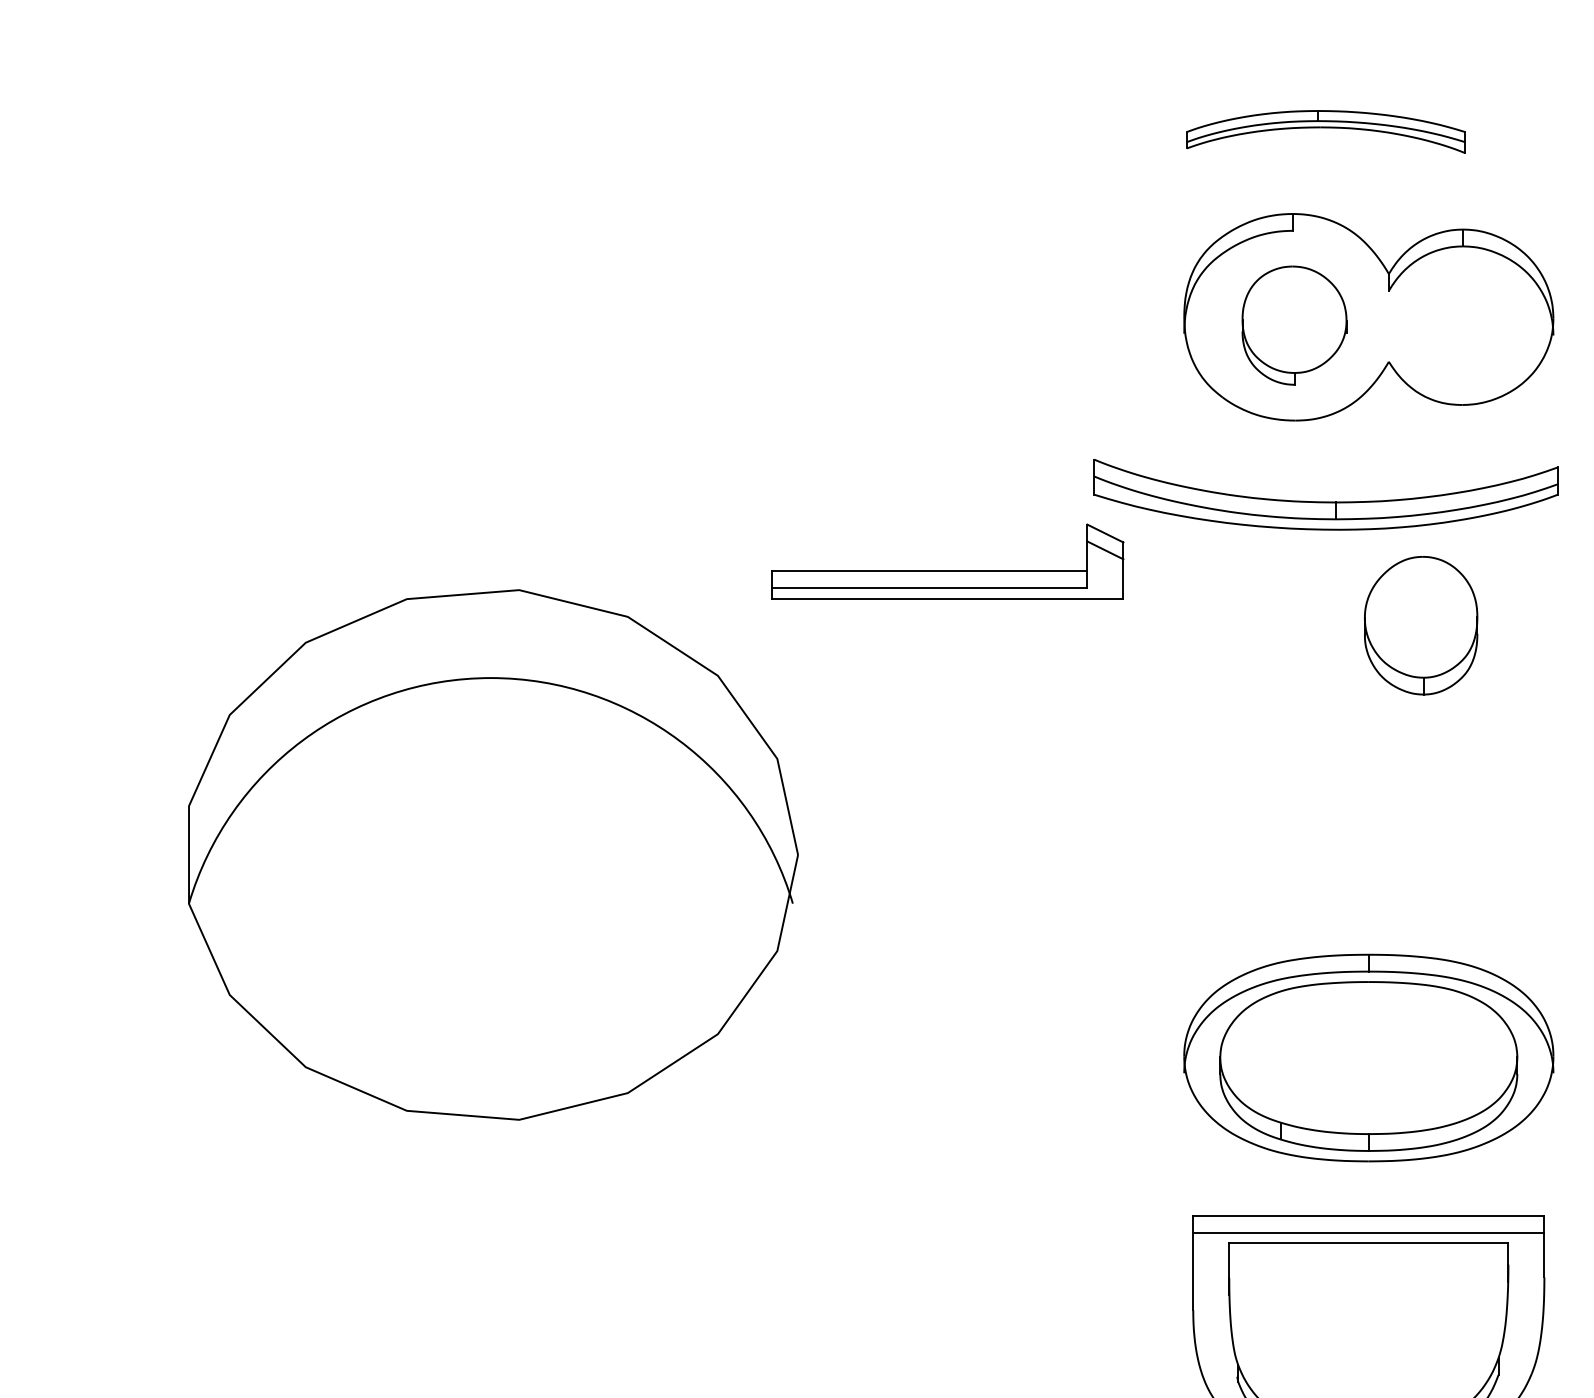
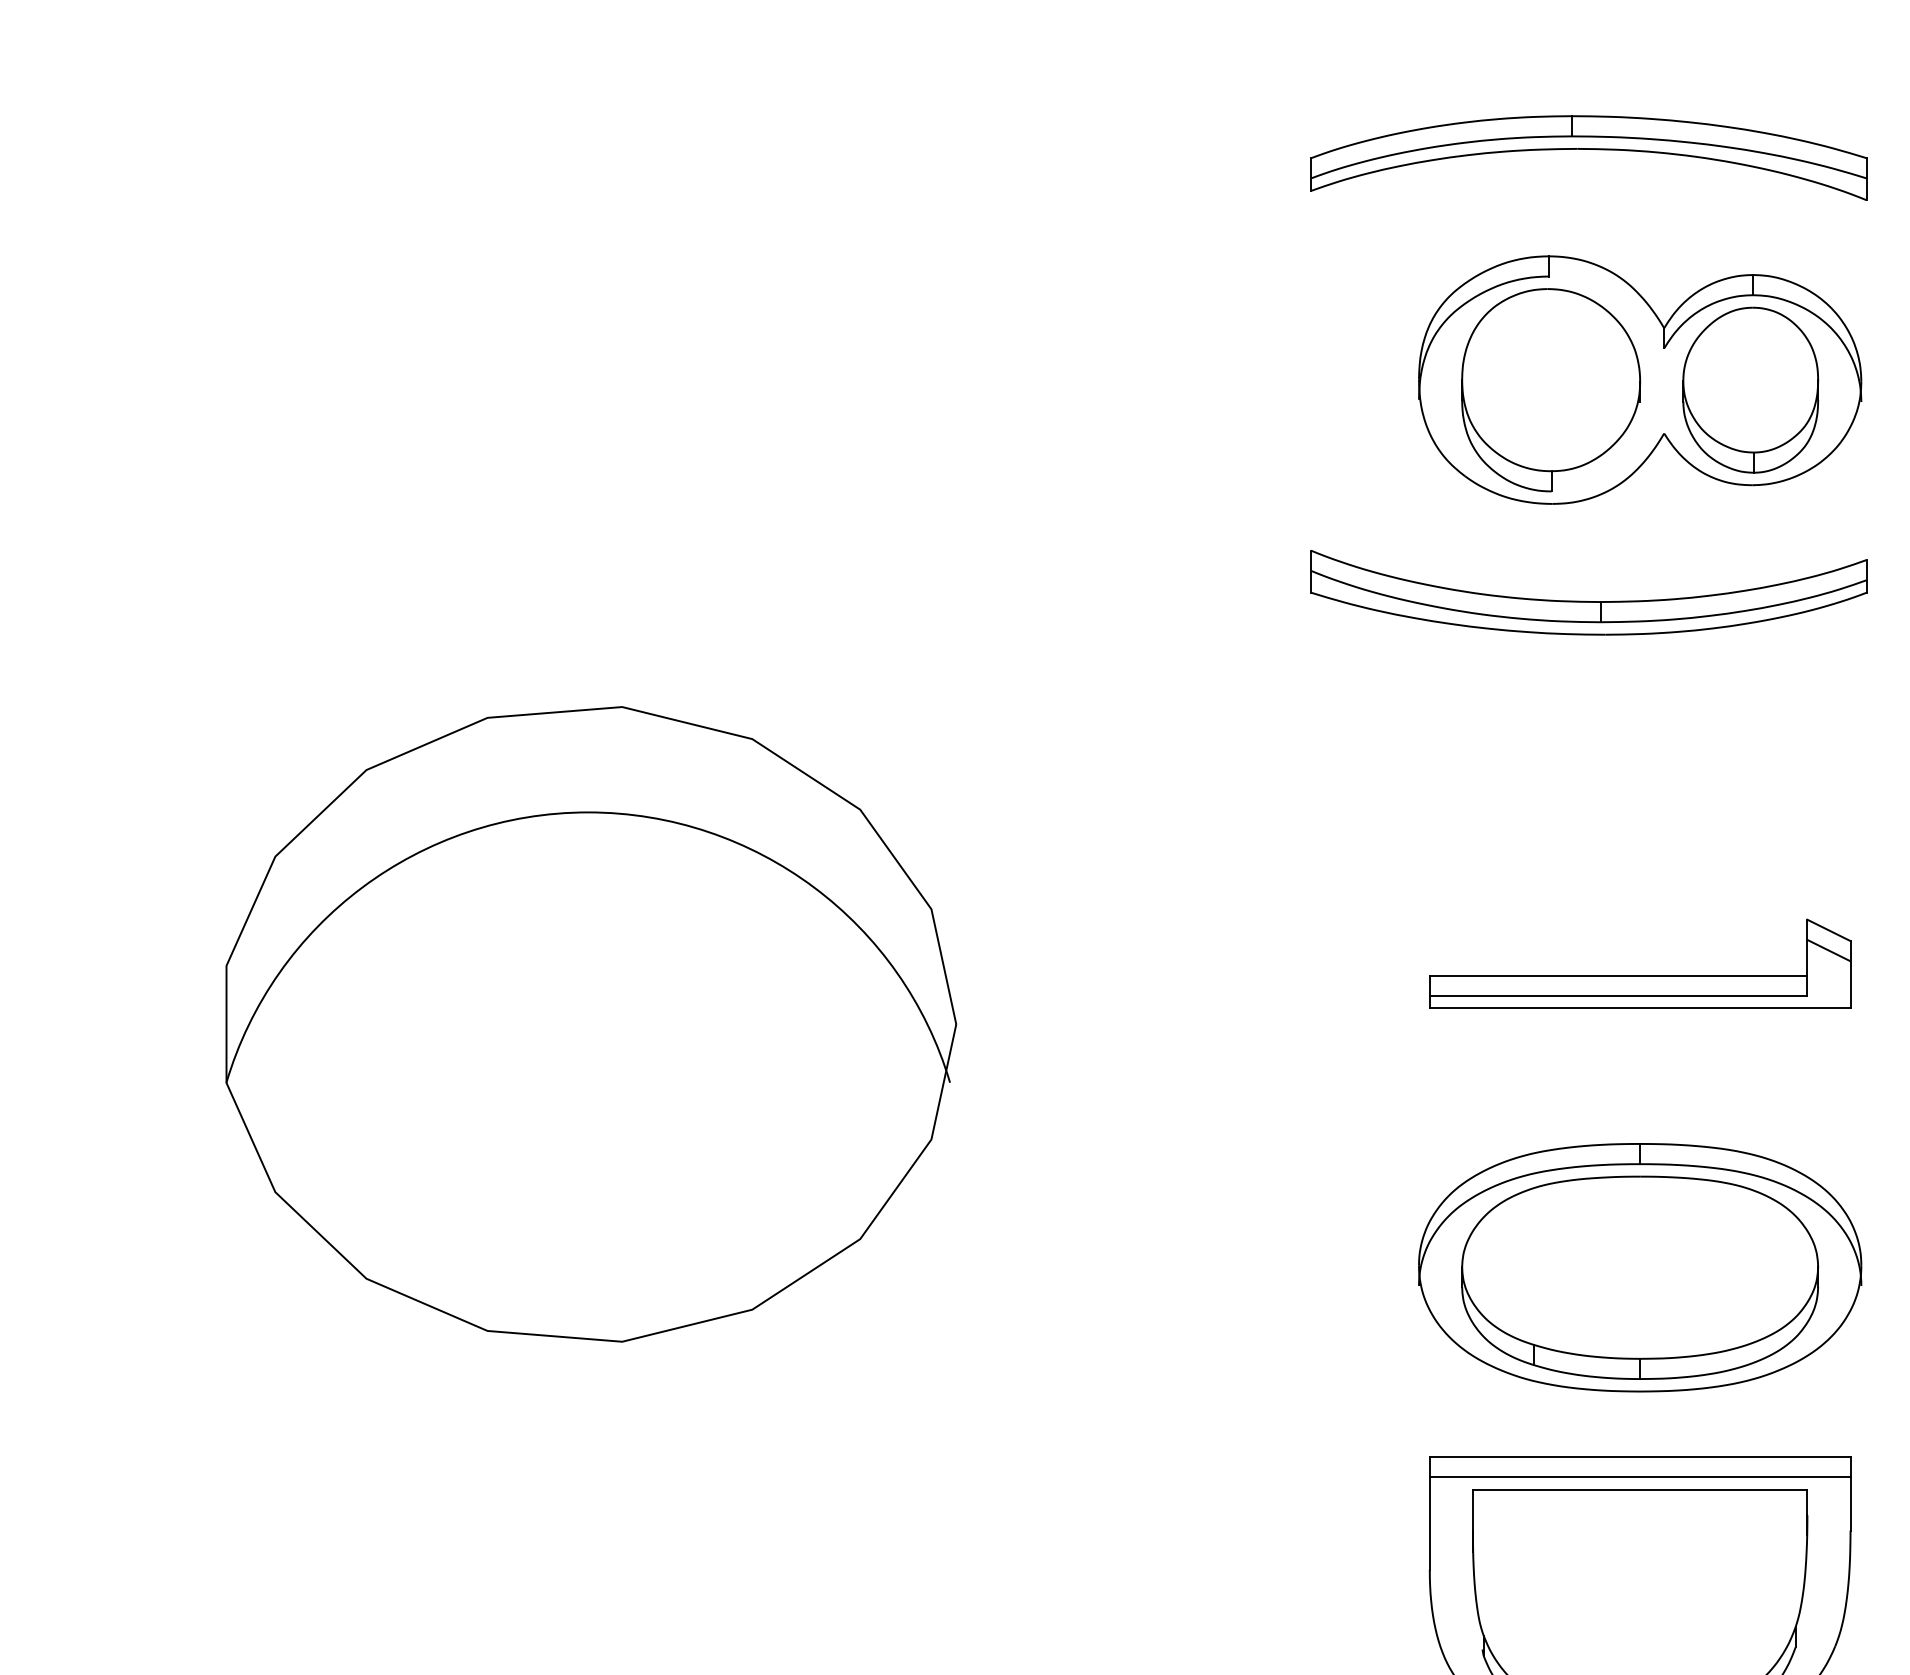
part: (1325, 131) -> (1588, 157), size x1.67
part: (1294, 325) -> (1551, 389), size x1.43
part: (947, 570) -> (1639, 974), moved
part: (1421, 625) -> (1751, 389), moved

